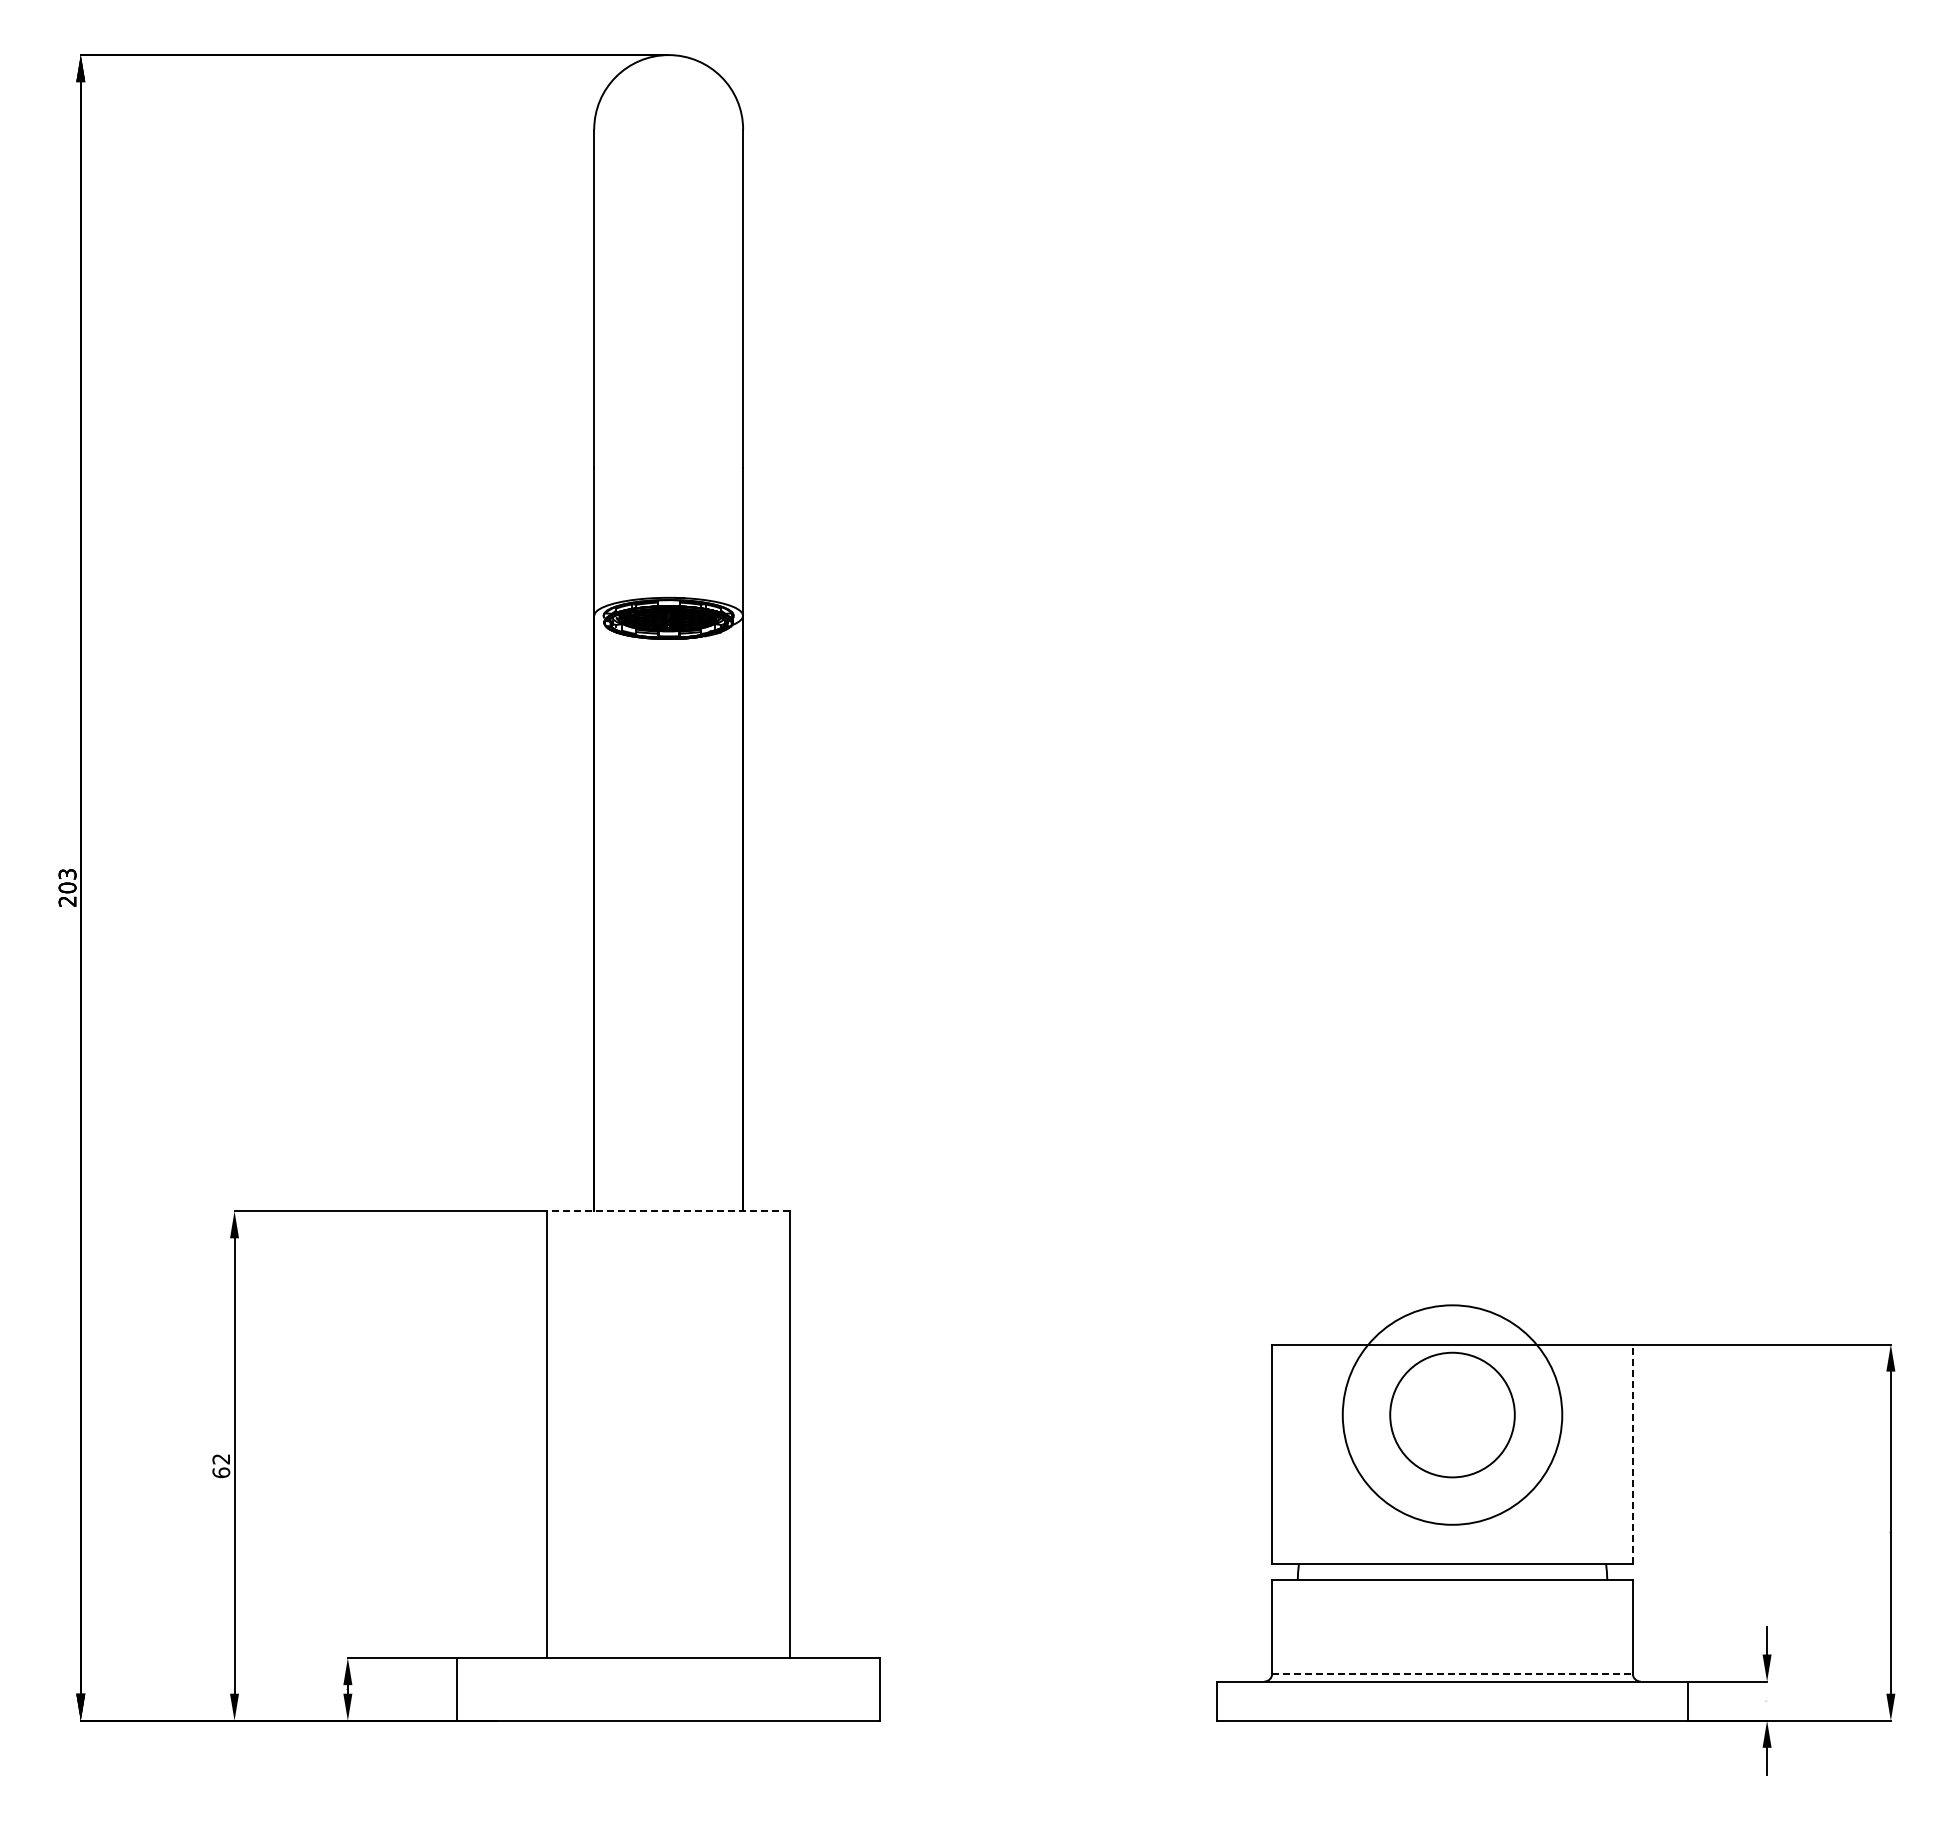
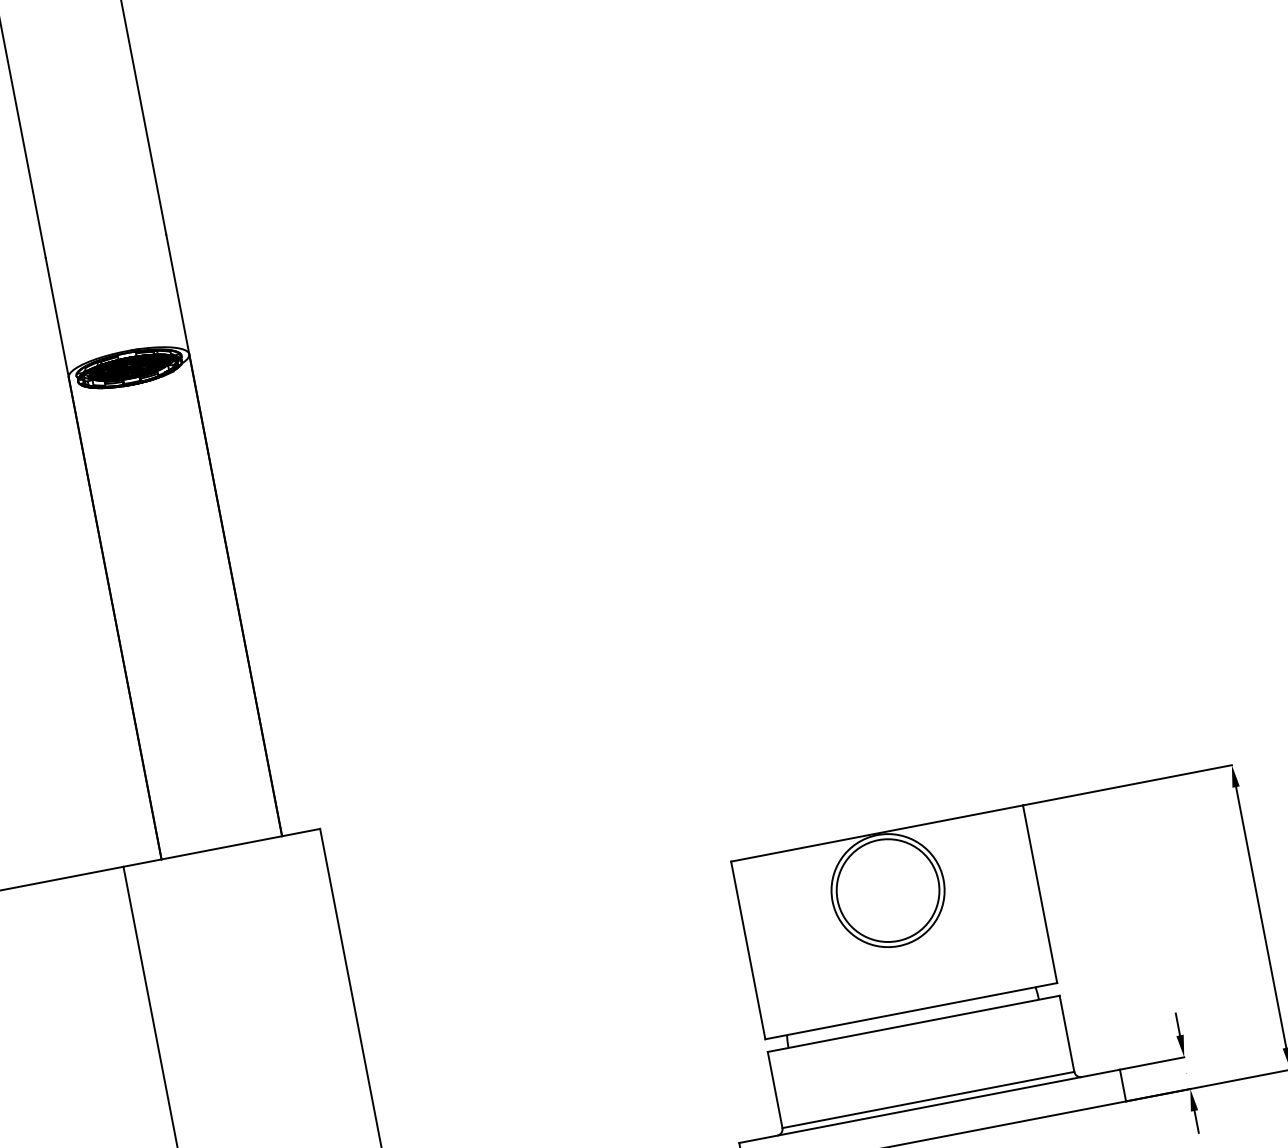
line: (668, 1211) -> (221, 848), dashed -> solid
circle: (1452, 1414) -> (887, 890), size x0.62
line: (1632, 1454) -> (1039, 894), dashed -> solid
line: (1453, 1673) -> (929, 1099), dashed -> solid

